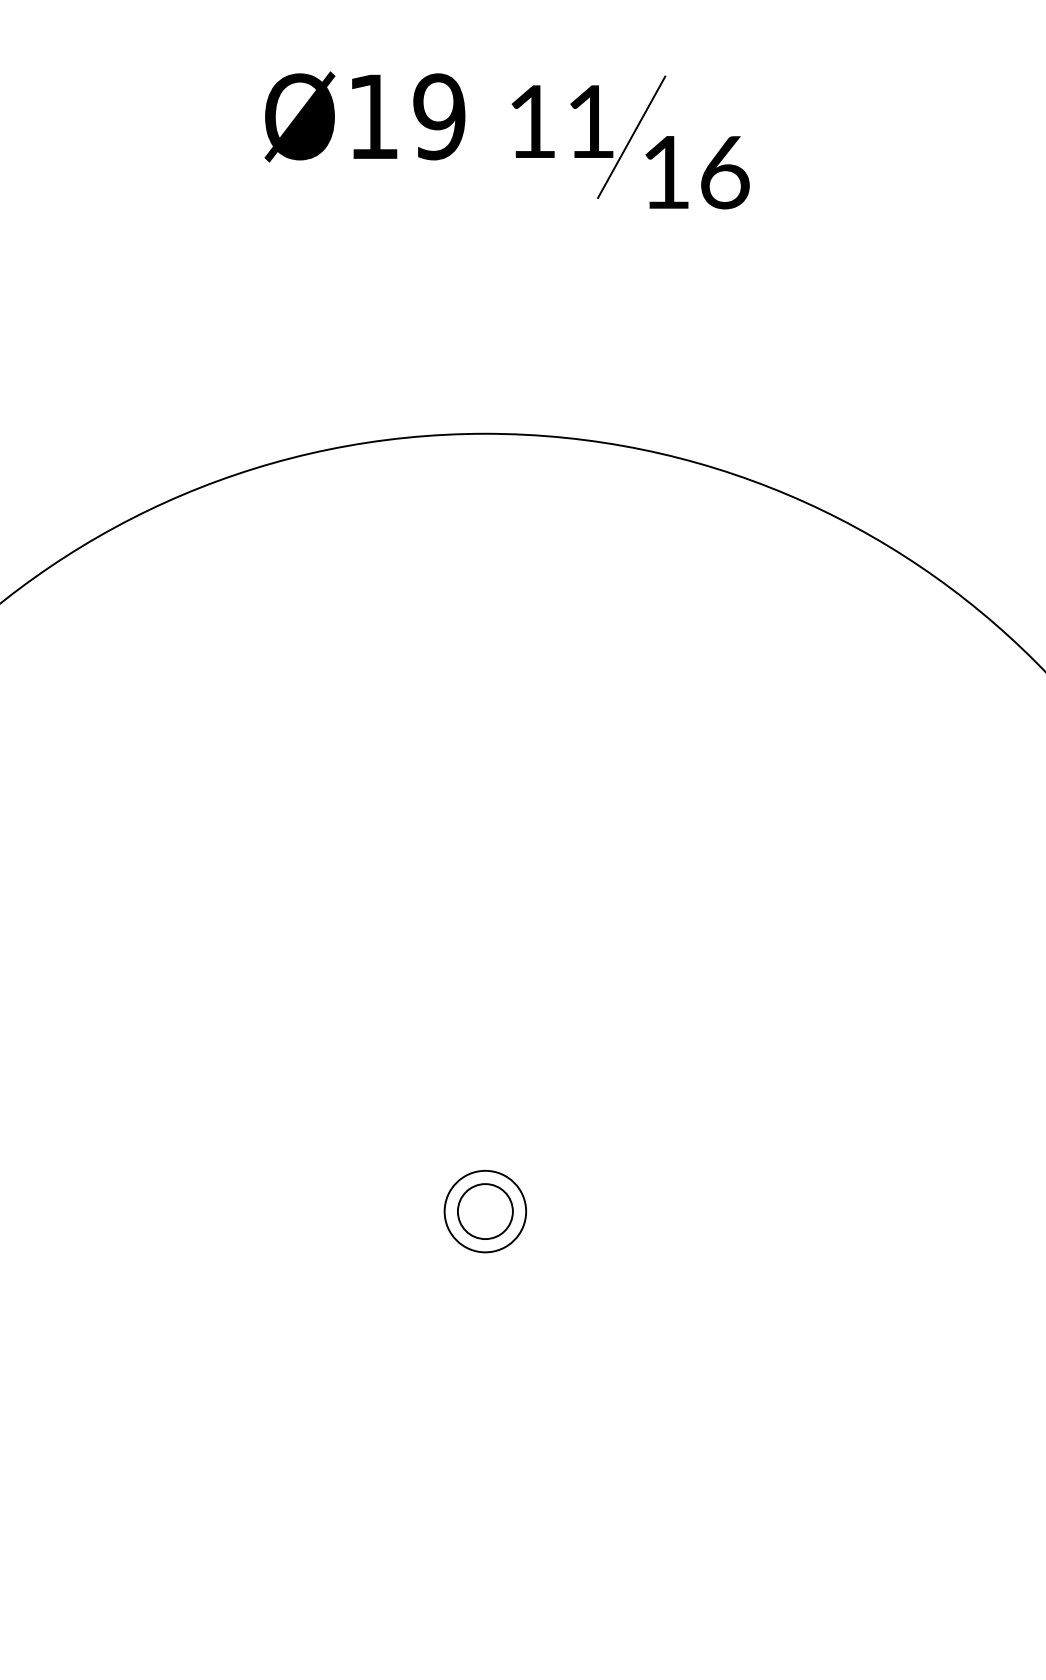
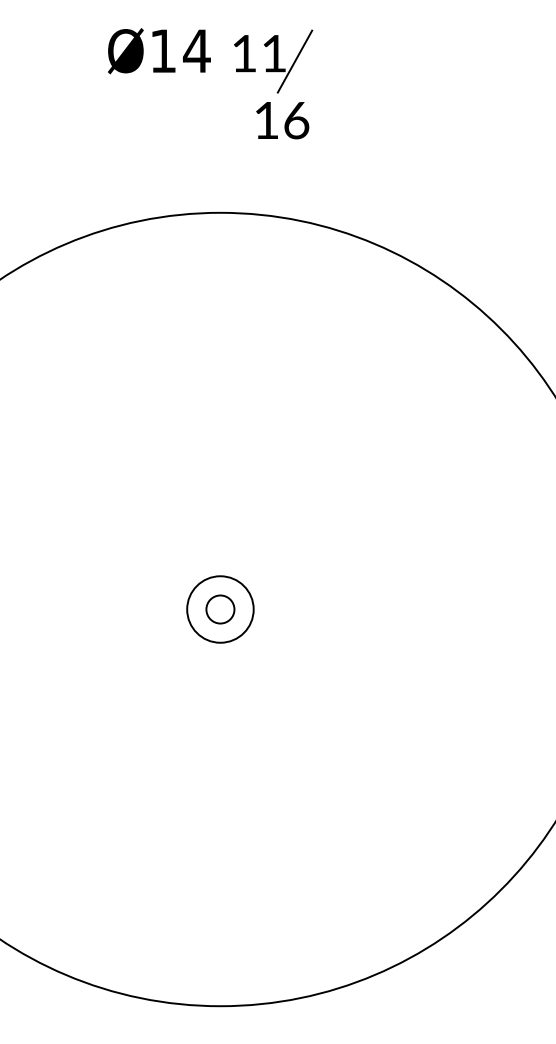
text: (438, 117) -> (196, 51), Ø19 -> Ø14
text: (697, 172) -> (282, 120), moved
circle: (485, 1211) -> (220, 609), size x1.6

